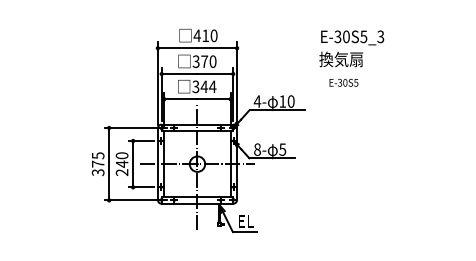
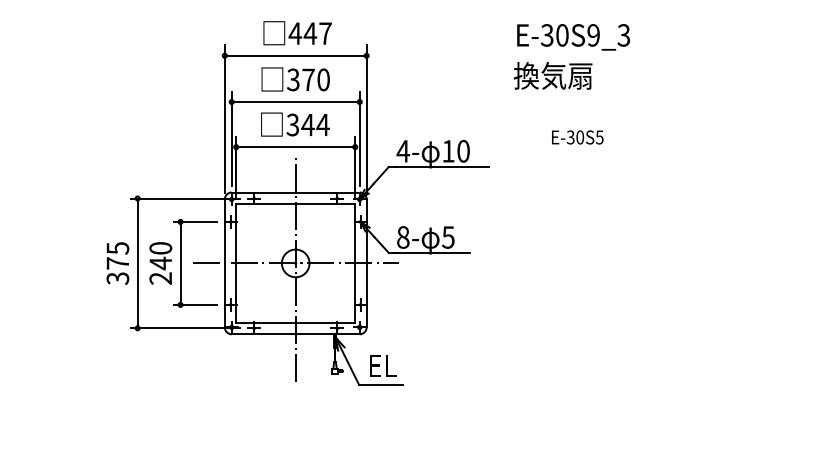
text: (209, 35) -> (317, 32), 410 -> 447
text: (363, 36) -> (593, 34), E-30S5_3 -> E-30S9_3
text: (343, 82) -> (576, 136), moved

